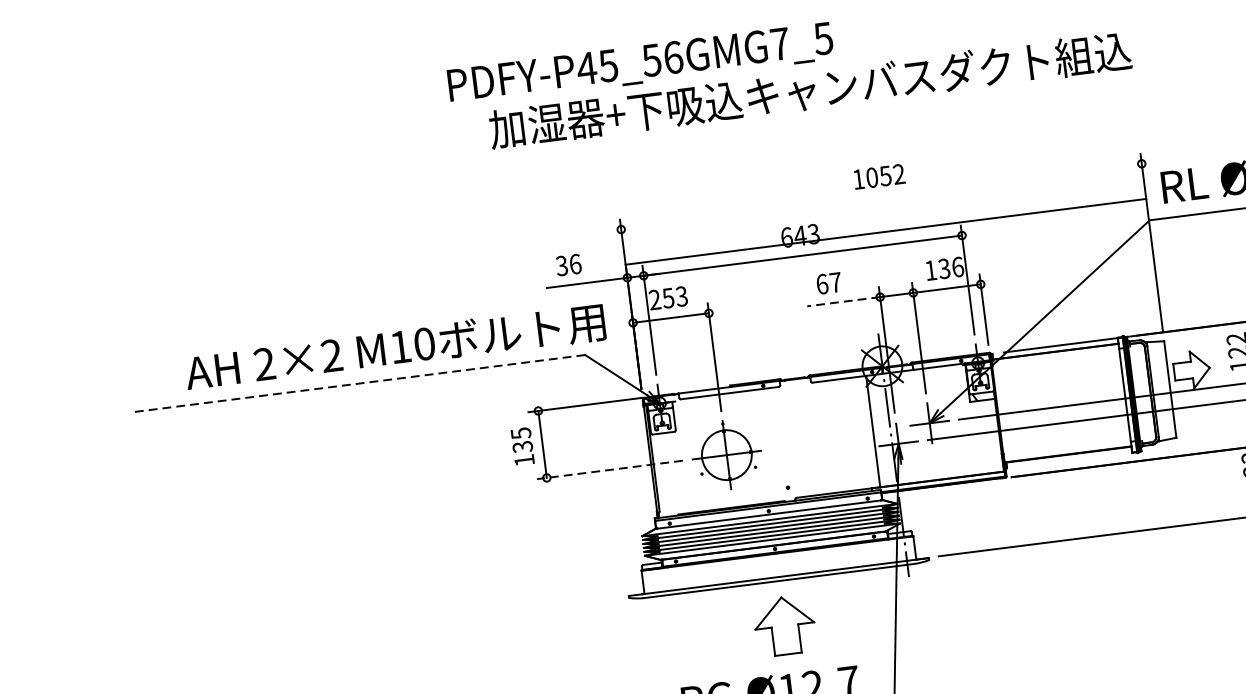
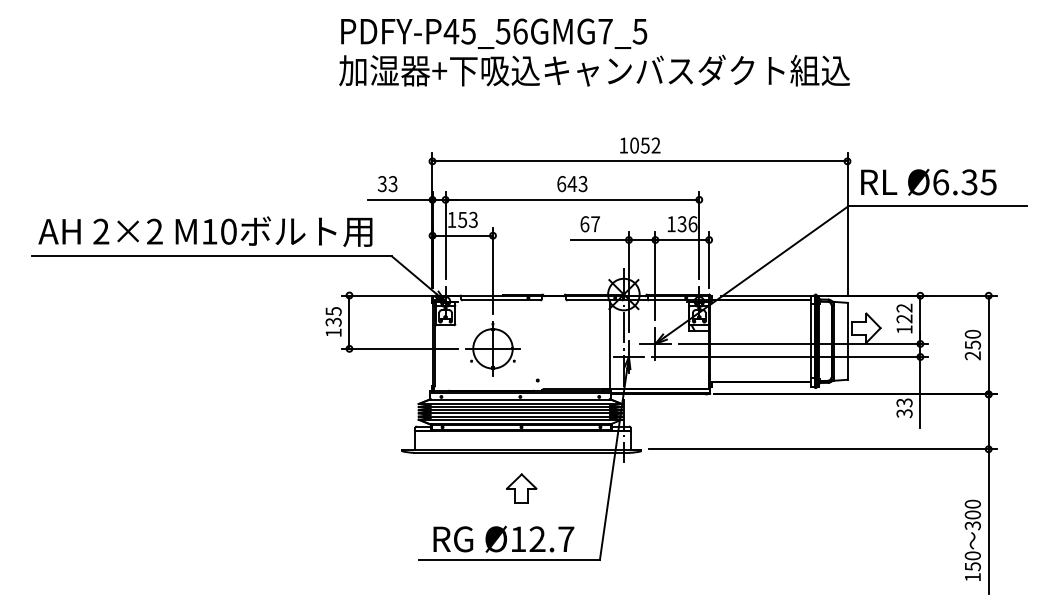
text: (641, 64) -> (494, 33), moved
line: (885, 232) -> (639, 161), moved
text: (574, 264) -> (392, 184), 36 -> 33
text: (654, 299) -> (451, 219), 253 -> 153
line: (843, 302) -> (599, 240), dashed -> solid
text: (395, 347) -> (205, 231), moved
line: (359, 383) -> (211, 256), dashed -> solid
line: (609, 469) -> (399, 348), dashed -> solid
part: (784, 625) -> (521, 488), size x0.62

